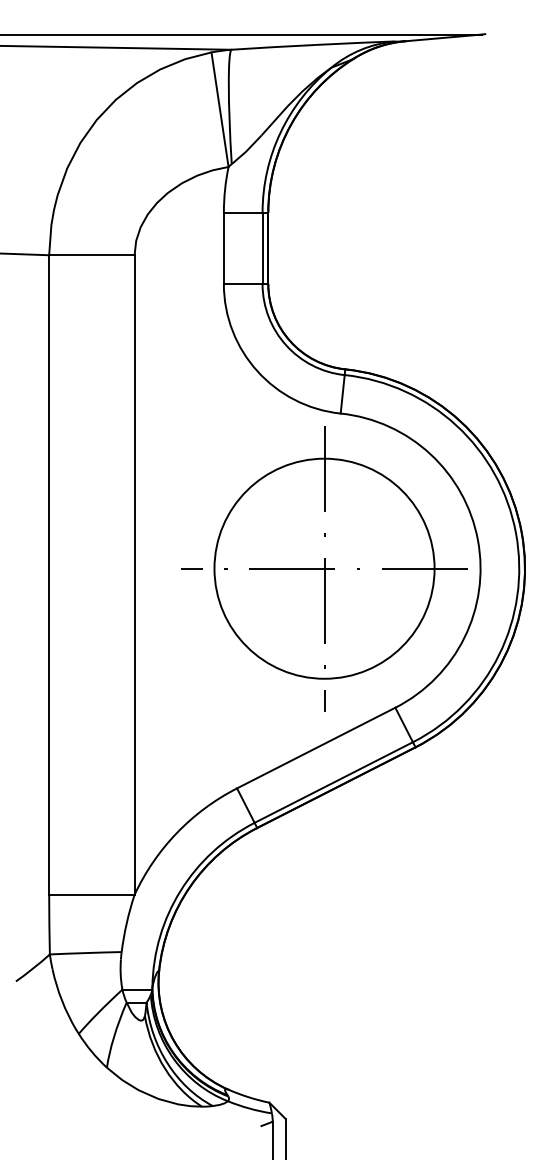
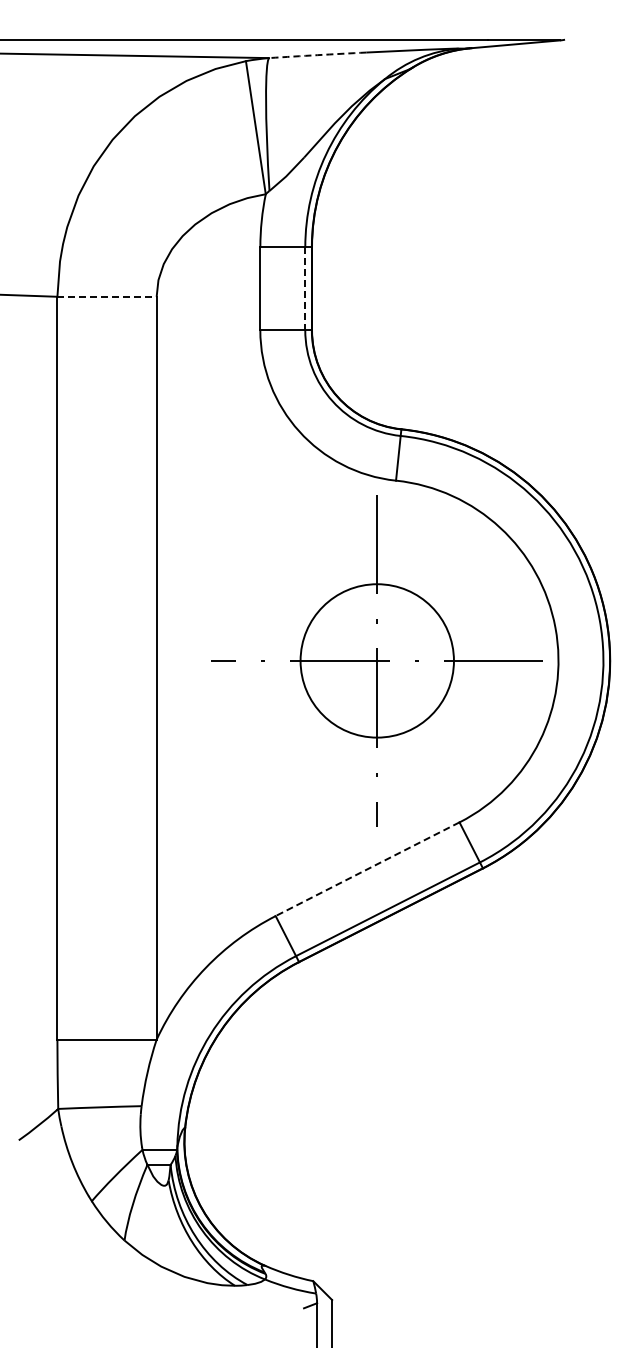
arc: (273, 47) -> (317, 55), solid -> dashed
line: (262, 248) -> (305, 289), solid -> dashed
line: (92, 255) -> (107, 296), solid -> dashed
circle: (324, 568) -> (377, 660), size x0.6
line: (316, 748) -> (367, 869), solid -> dashed

